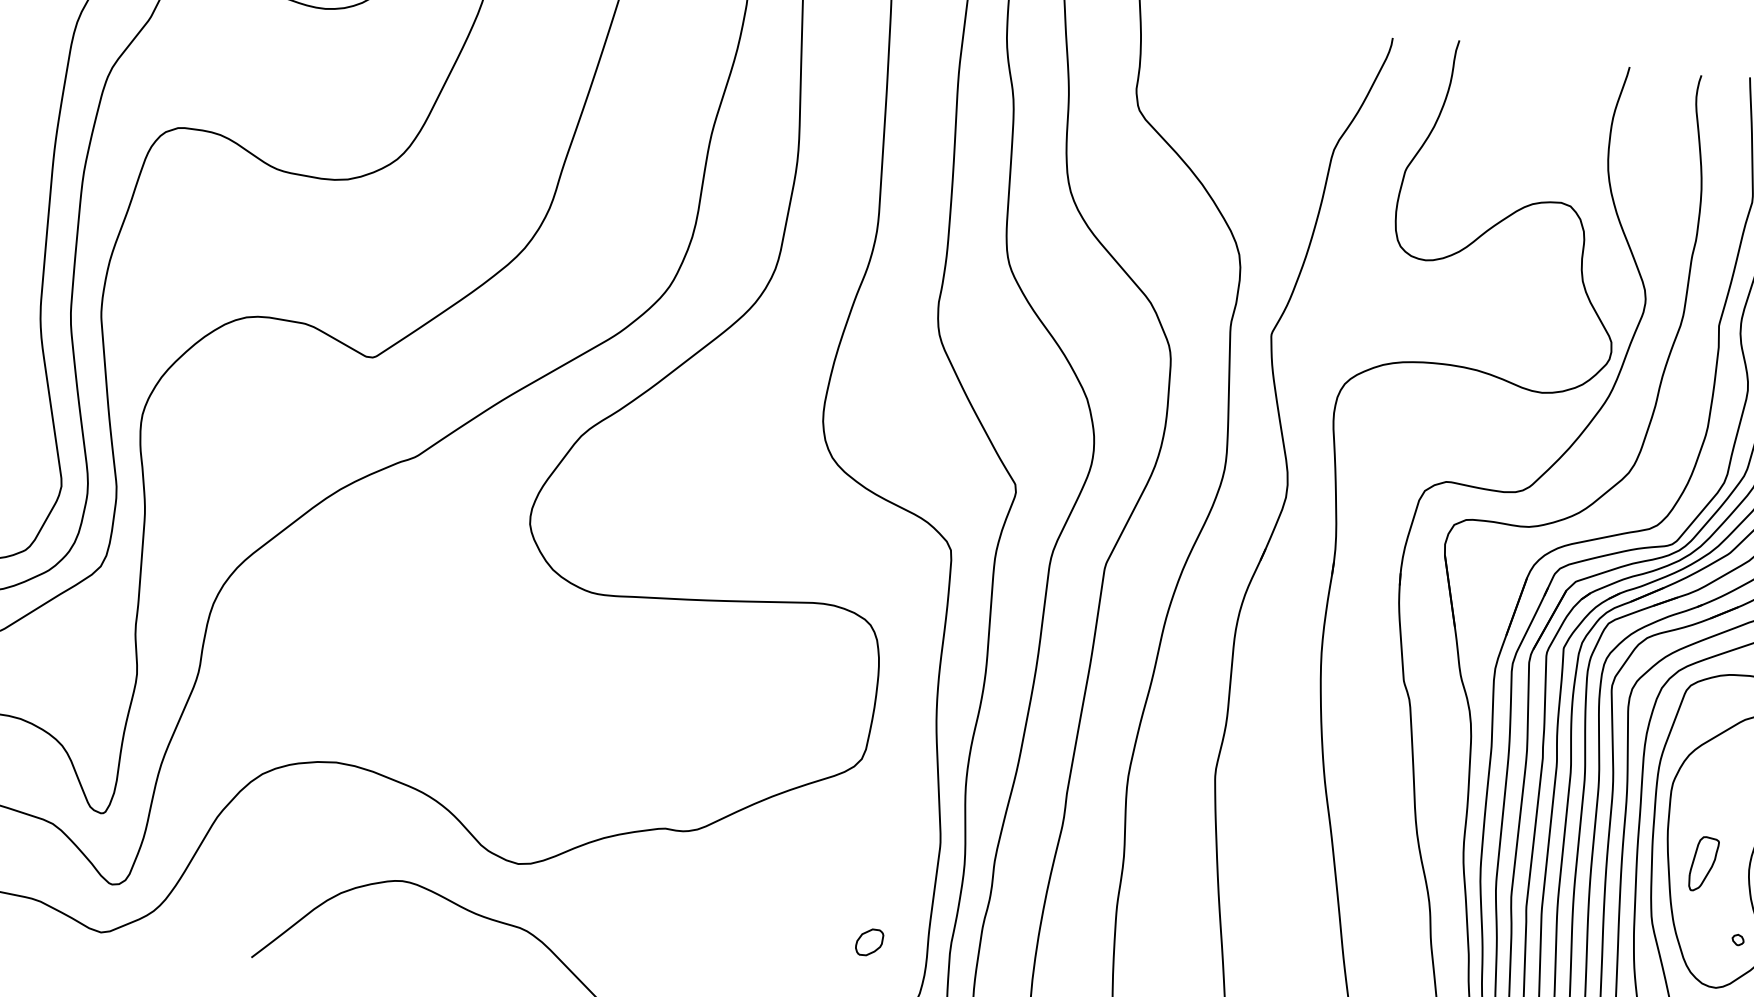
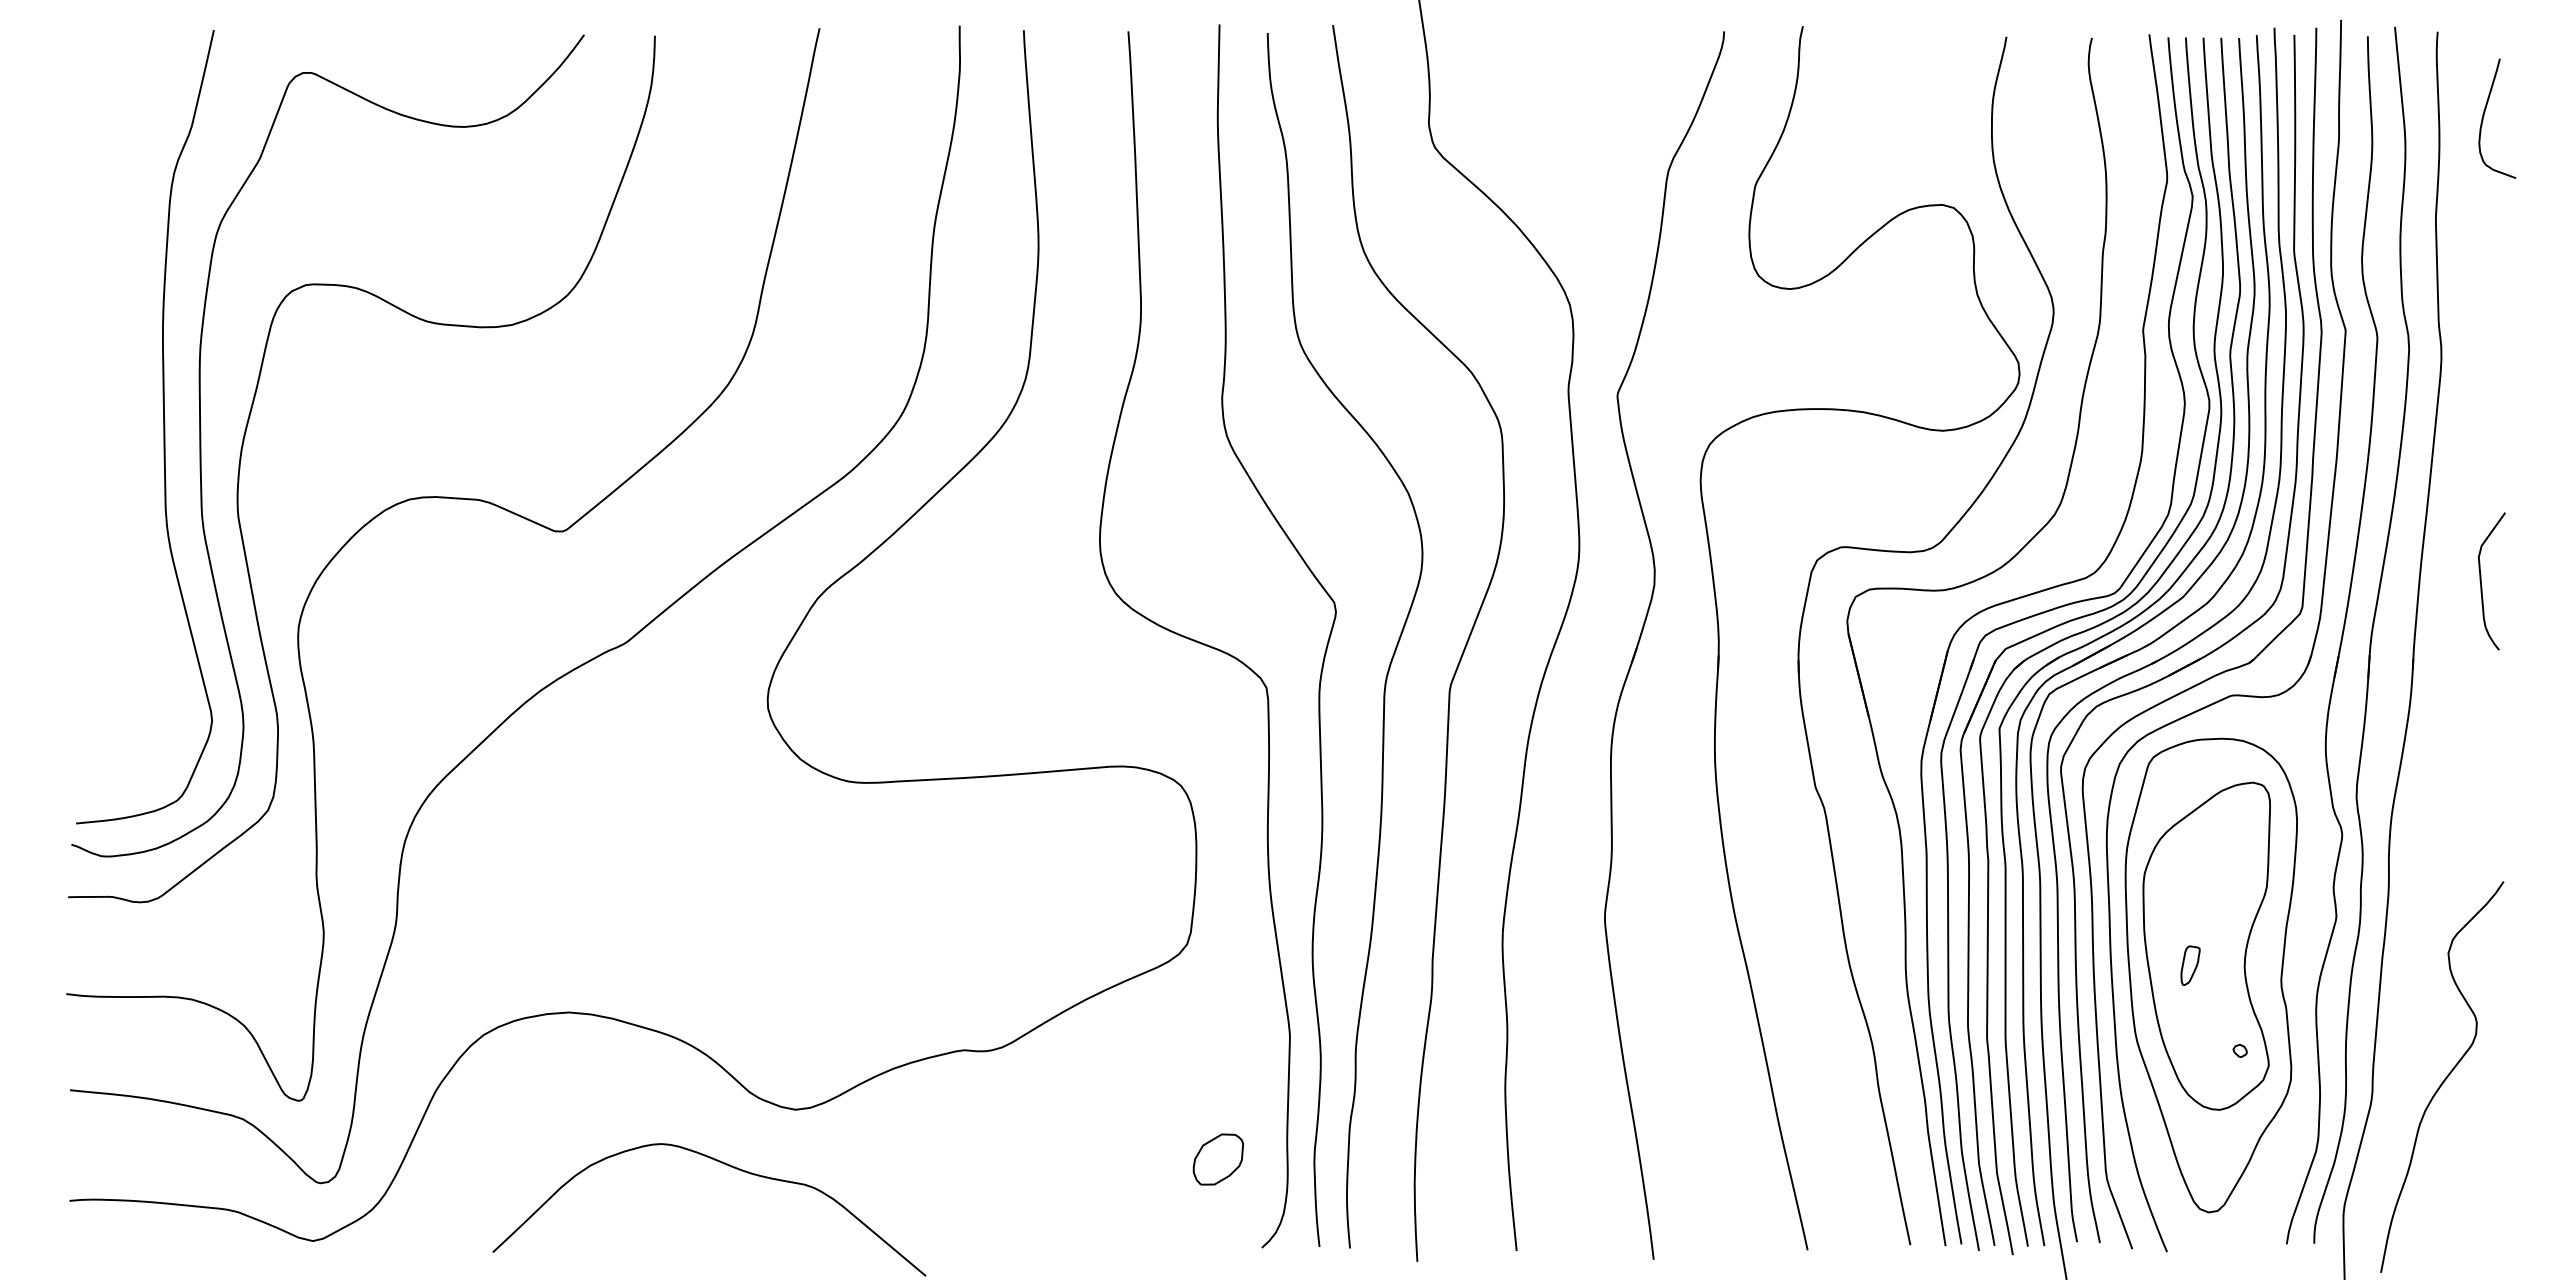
part: (1703, 863) -> (2190, 965), size x0.6
part: (869, 941) -> (1218, 1158), size x1.6

